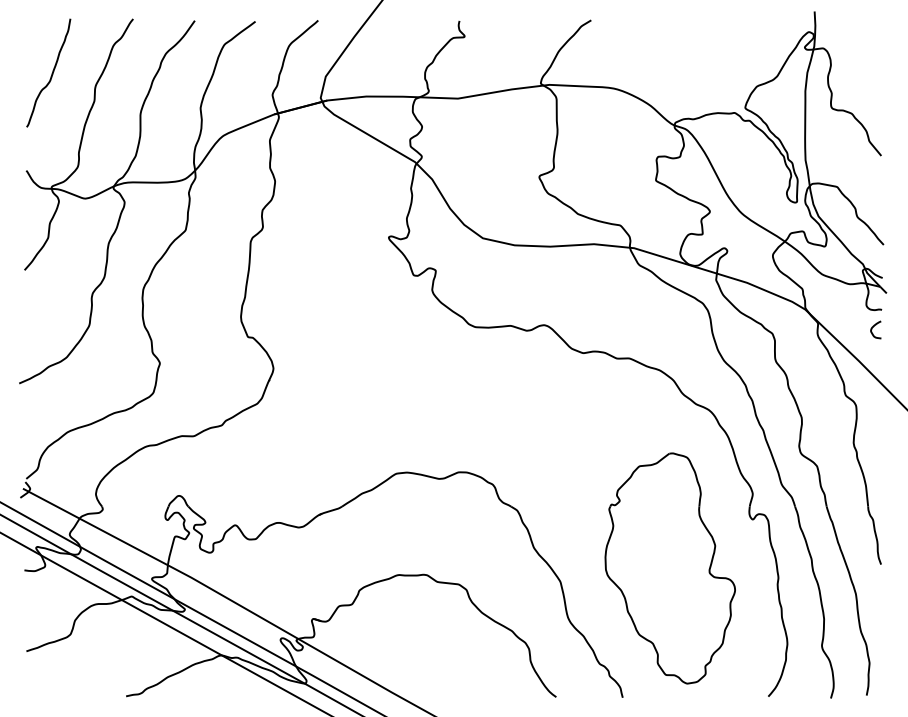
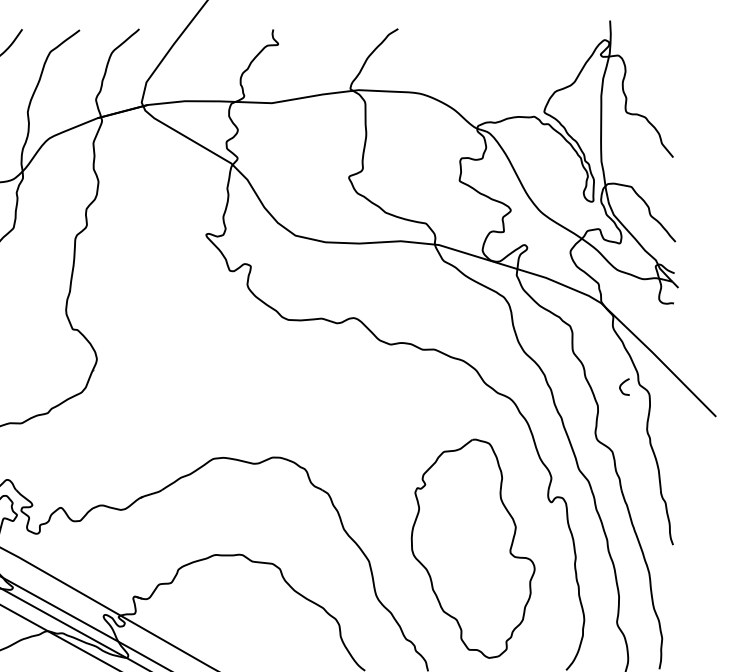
curve: (873, 327) -> (622, 384), moved

